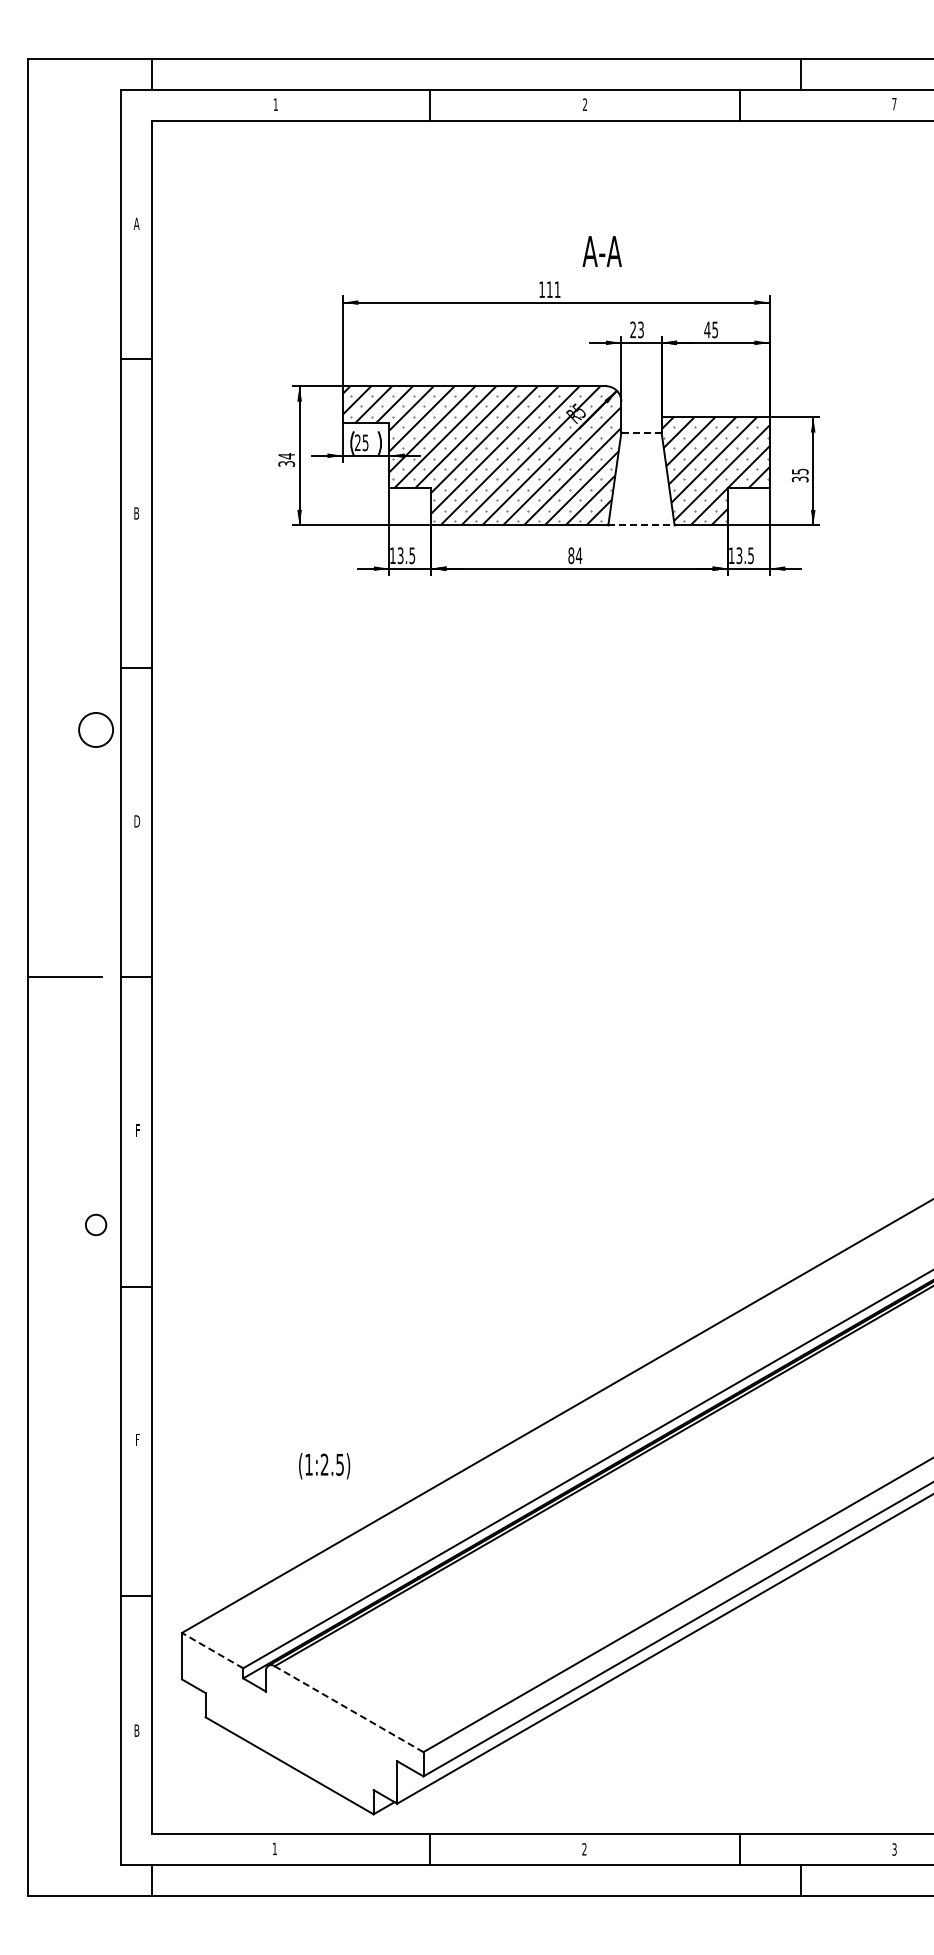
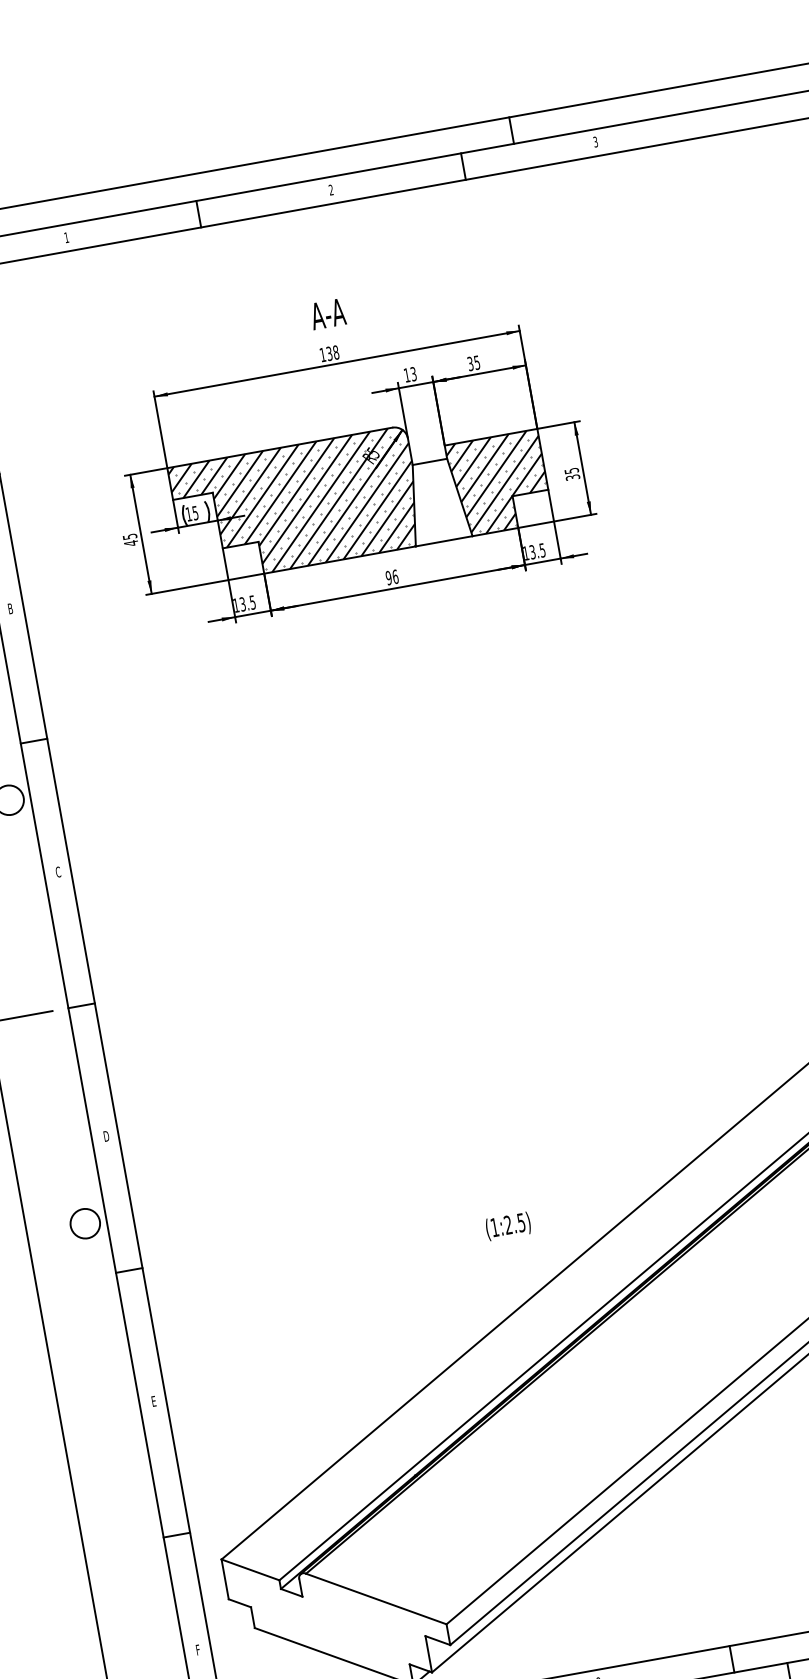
text: (894, 103) -> (595, 141), 7 -> 3
text: (601, 251) -> (327, 314), moved
text: (553, 289) -> (332, 353), 111 -> 138
text: (632, 329) -> (406, 375), 23 -> 13
text: (707, 329) -> (470, 363), 45 -> 35
line: (640, 432) -> (429, 461), dashed -> solid
text: (357, 442) -> (188, 514), 25 -> 15
text: (286, 460) -> (130, 540), 34 -> 45
line: (641, 525) -> (444, 541), dashed -> solid
text: (575, 555) -> (392, 577), 84 -> 96
text: (137, 821) -> (58, 872), D -> C
text: (137, 1130) -> (106, 1136), F -> D
circle: (96, 1224) -> (85, 1223), size x1.67
text: (137, 1439) -> (153, 1400), F -> E
text: (324, 1466) -> (508, 1226), moved
line: (212, 1650) -> (250, 1569), dashed -> solid
line: (349, 1709) -> (376, 1599), dashed -> solid
text: (136, 1730) -> (197, 1649), B -> F

